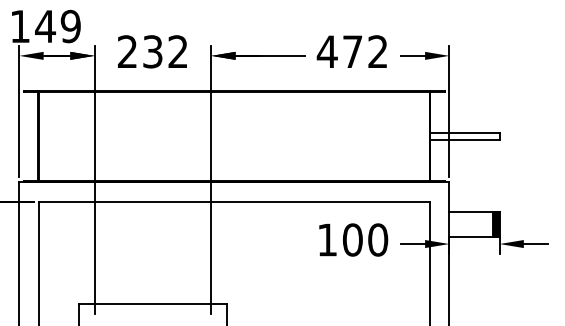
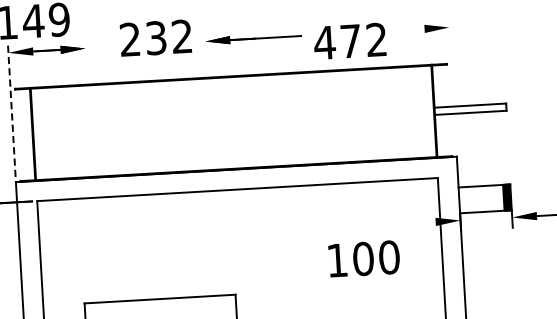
text: (152, 51) -> (155, 37), moved
text: (351, 51) -> (349, 41), moved
line: (412, 55) -> (411, 29), removed
line: (449, 110) -> (452, 83), removed
line: (19, 111) -> (11, 109), solid -> dashed
line: (94, 179) -> (92, 175), removed
line: (211, 179) -> (212, 168), removed
text: (353, 239) -> (364, 258), moved
line: (412, 244) -> (422, 223), removed

